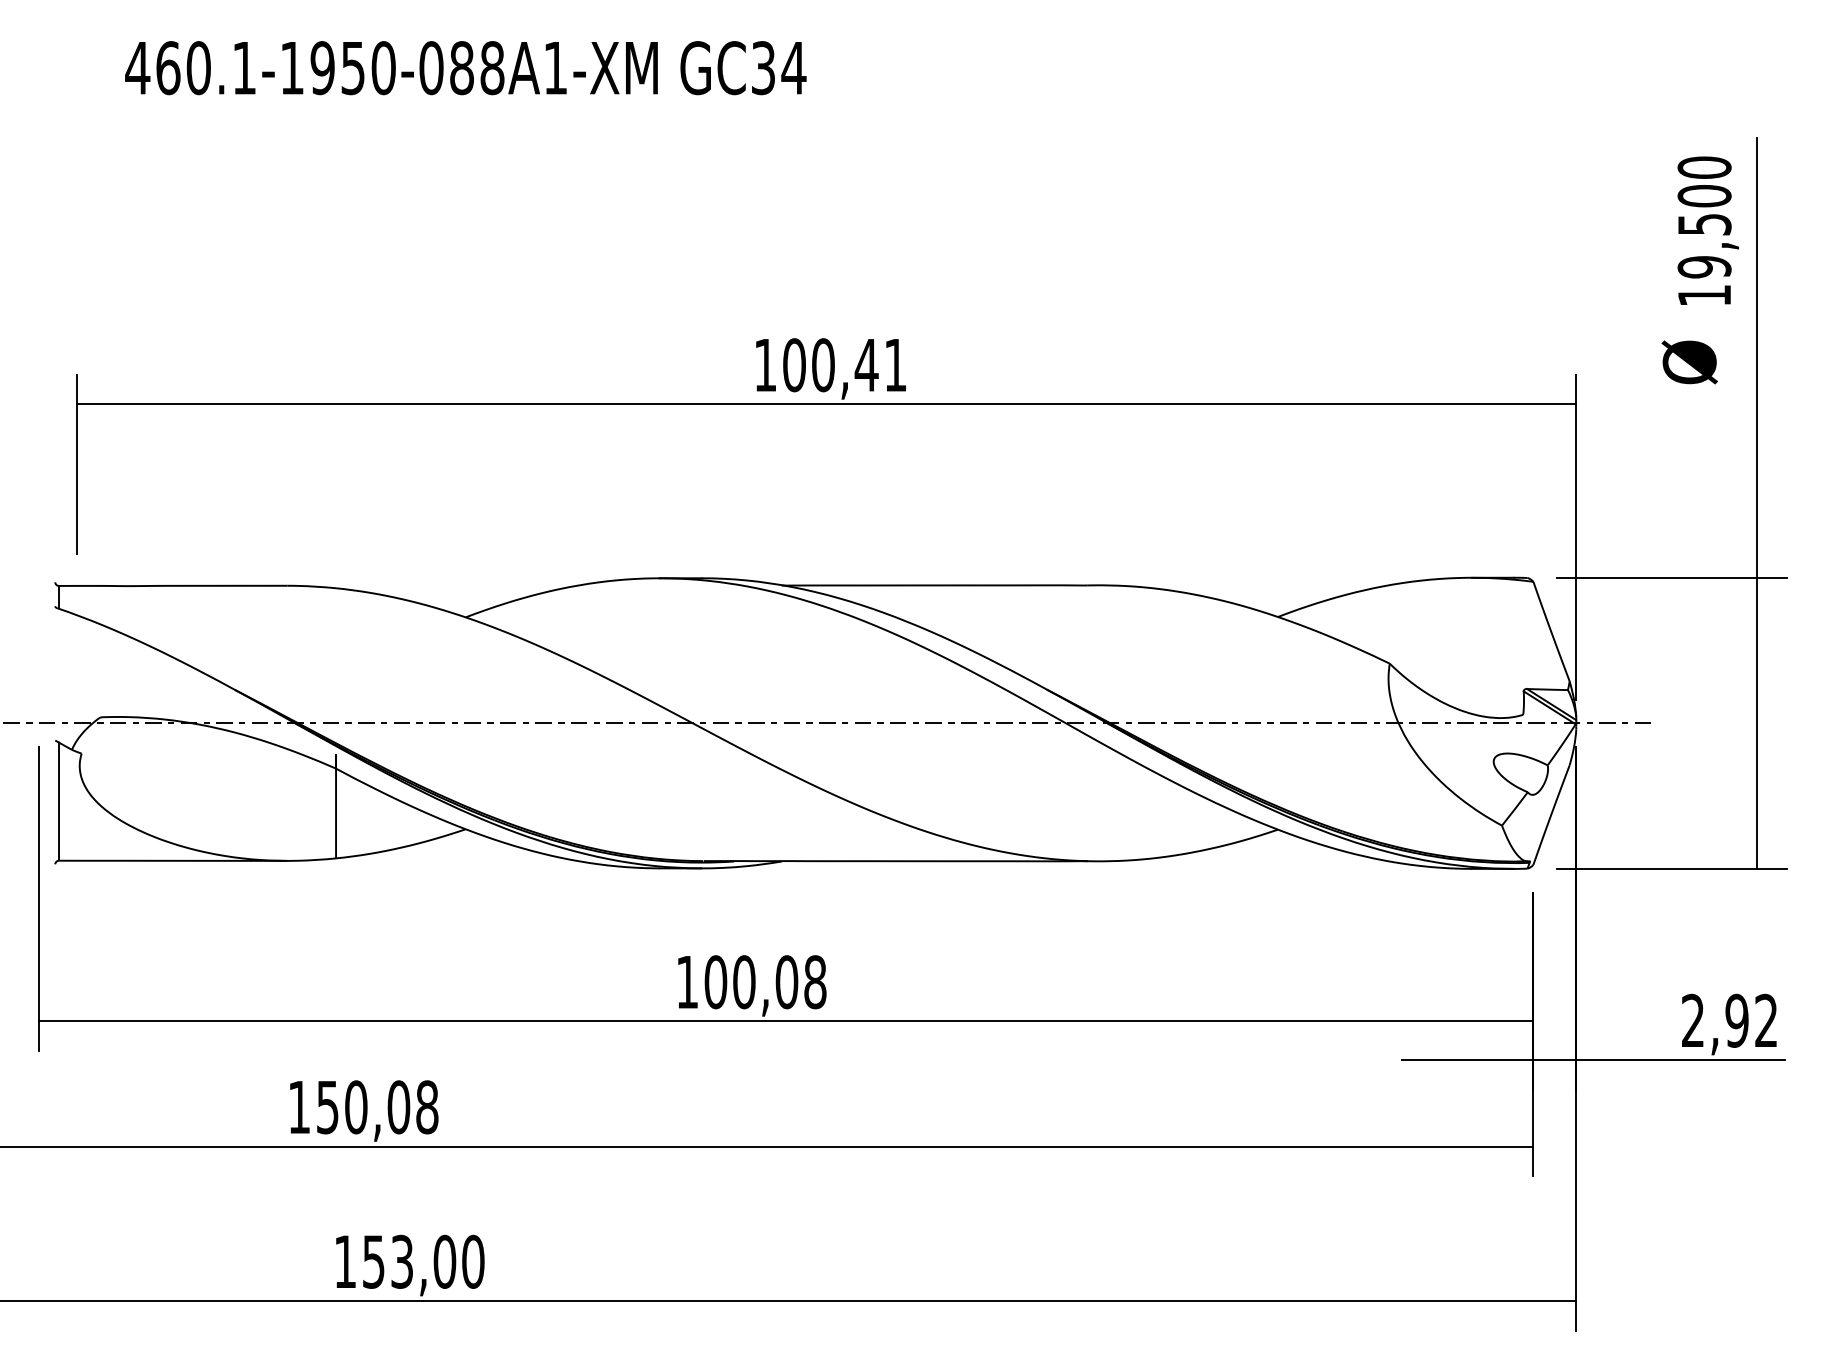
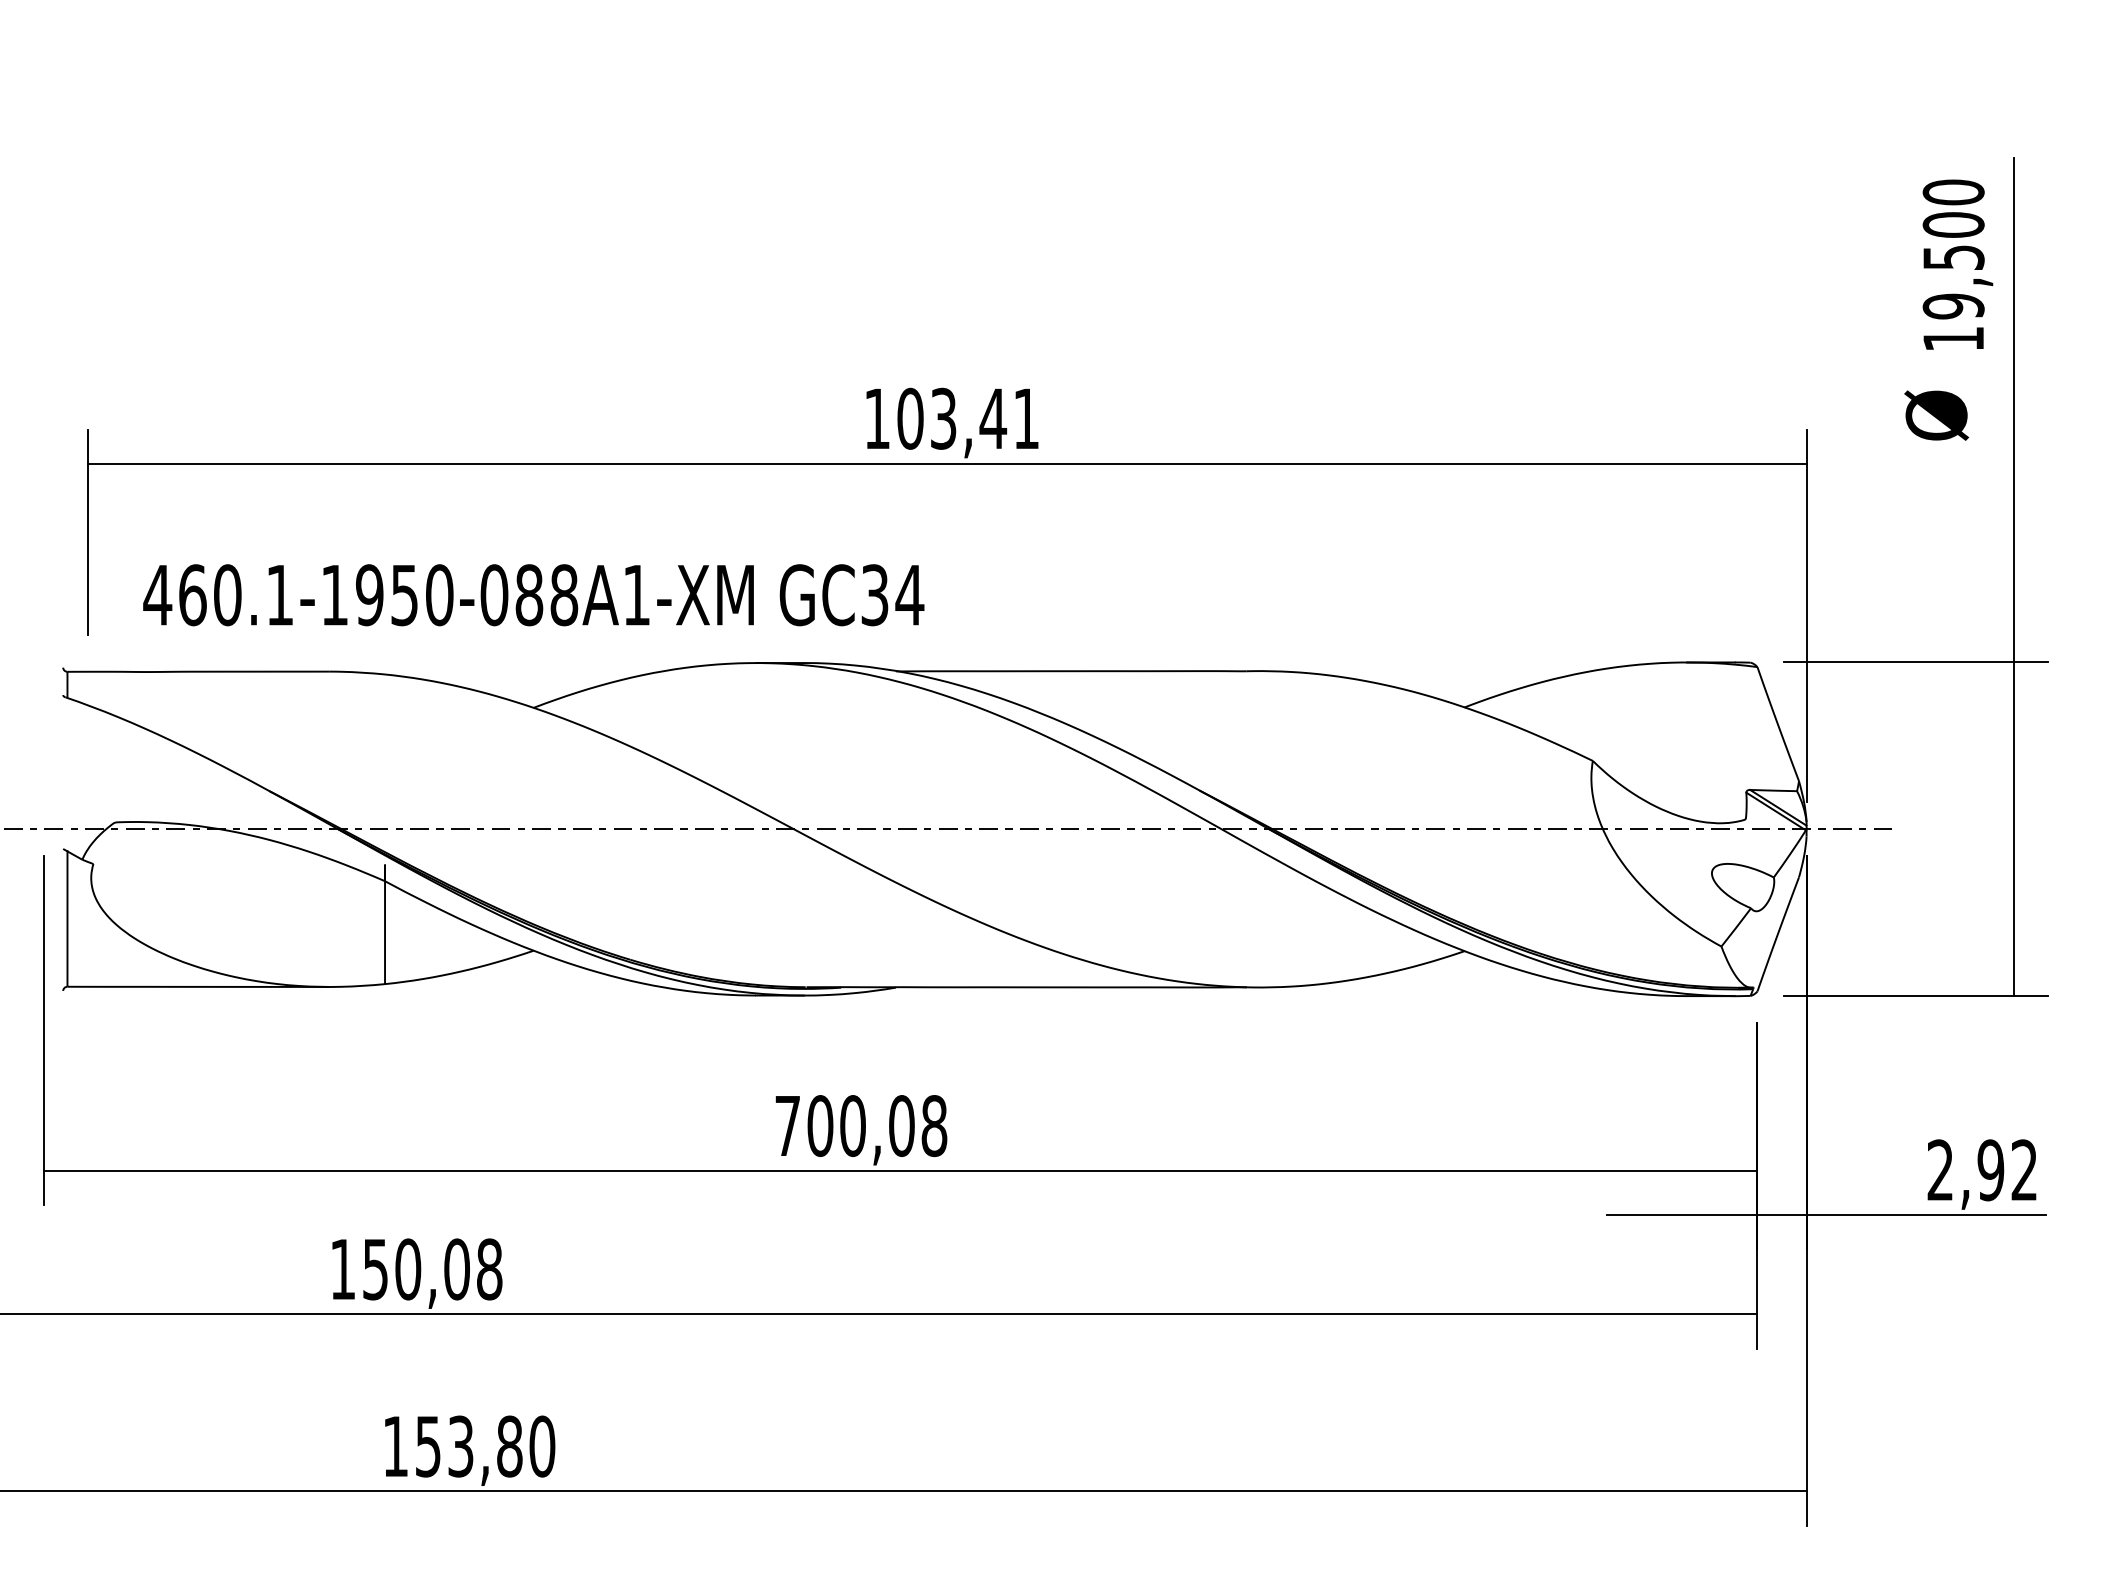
text: (465, 68) -> (533, 595), moved
text: (823, 365) -> (943, 419), 100,41 -> 103,41
text: (687, 982) -> (787, 1126), 100,08 -> 700,08
text: (444, 1261) -> (509, 1446), 153,00 -> 153,80

